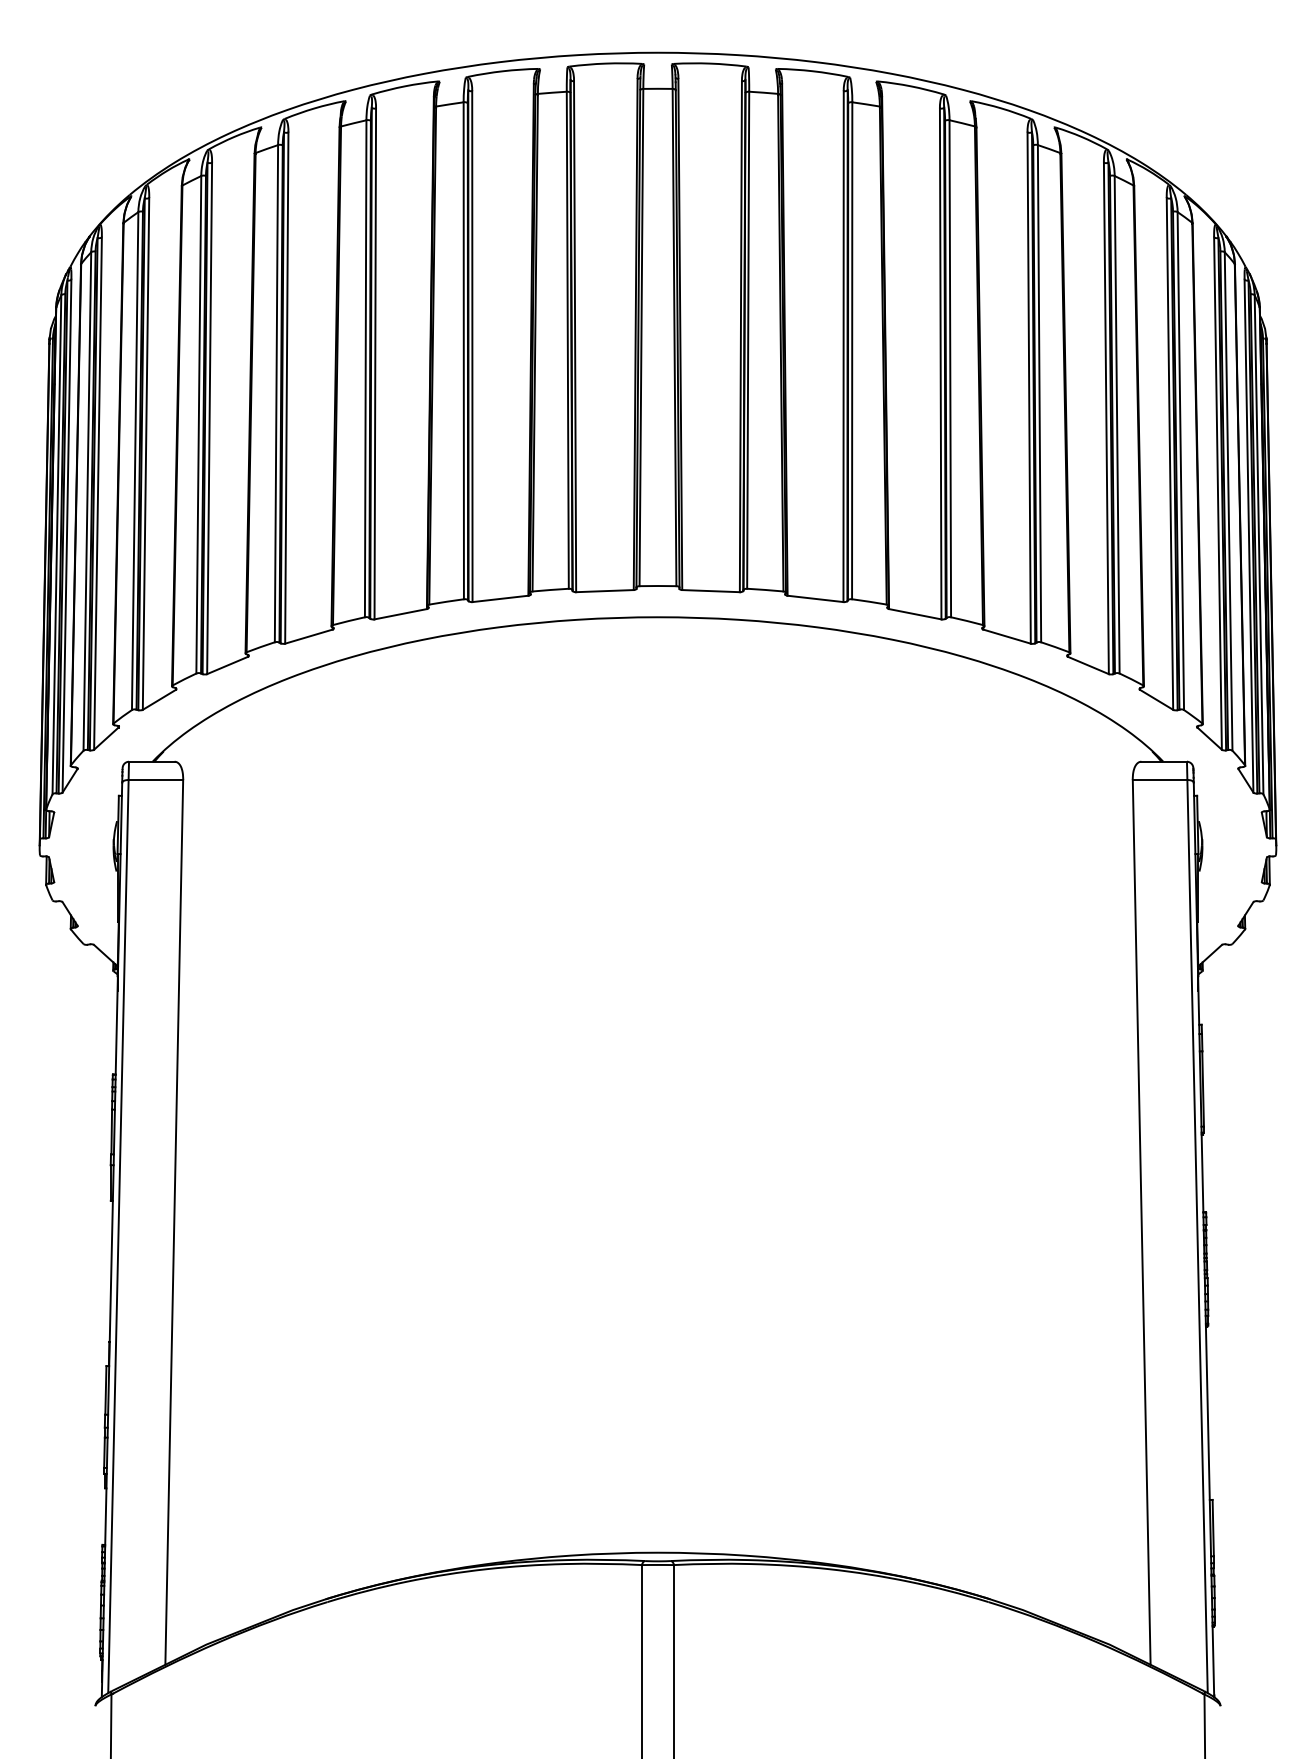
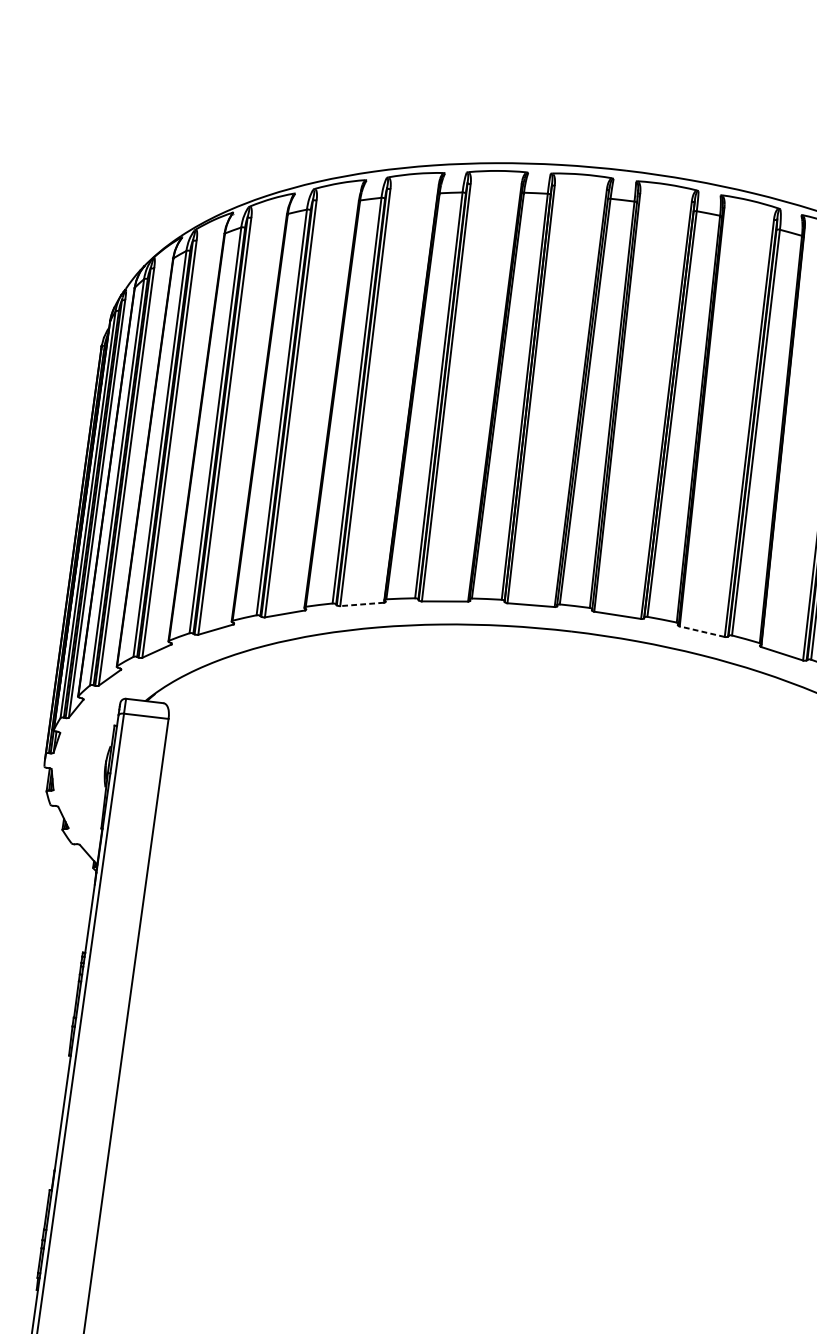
line: (815, 598) -> (702, 631), solid -> dashed
line: (400, 614) -> (361, 604), solid -> dashed

